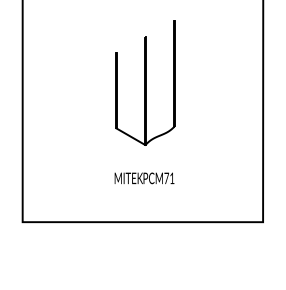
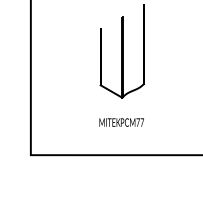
text: (172, 178) -> (142, 122), PCM71 -> PCM77

